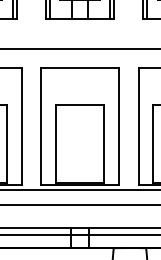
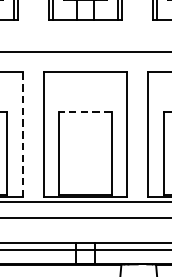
line: (79, 105) -> (84, 112), solid -> dashed
line: (21, 126) -> (23, 134), solid -> dashed

